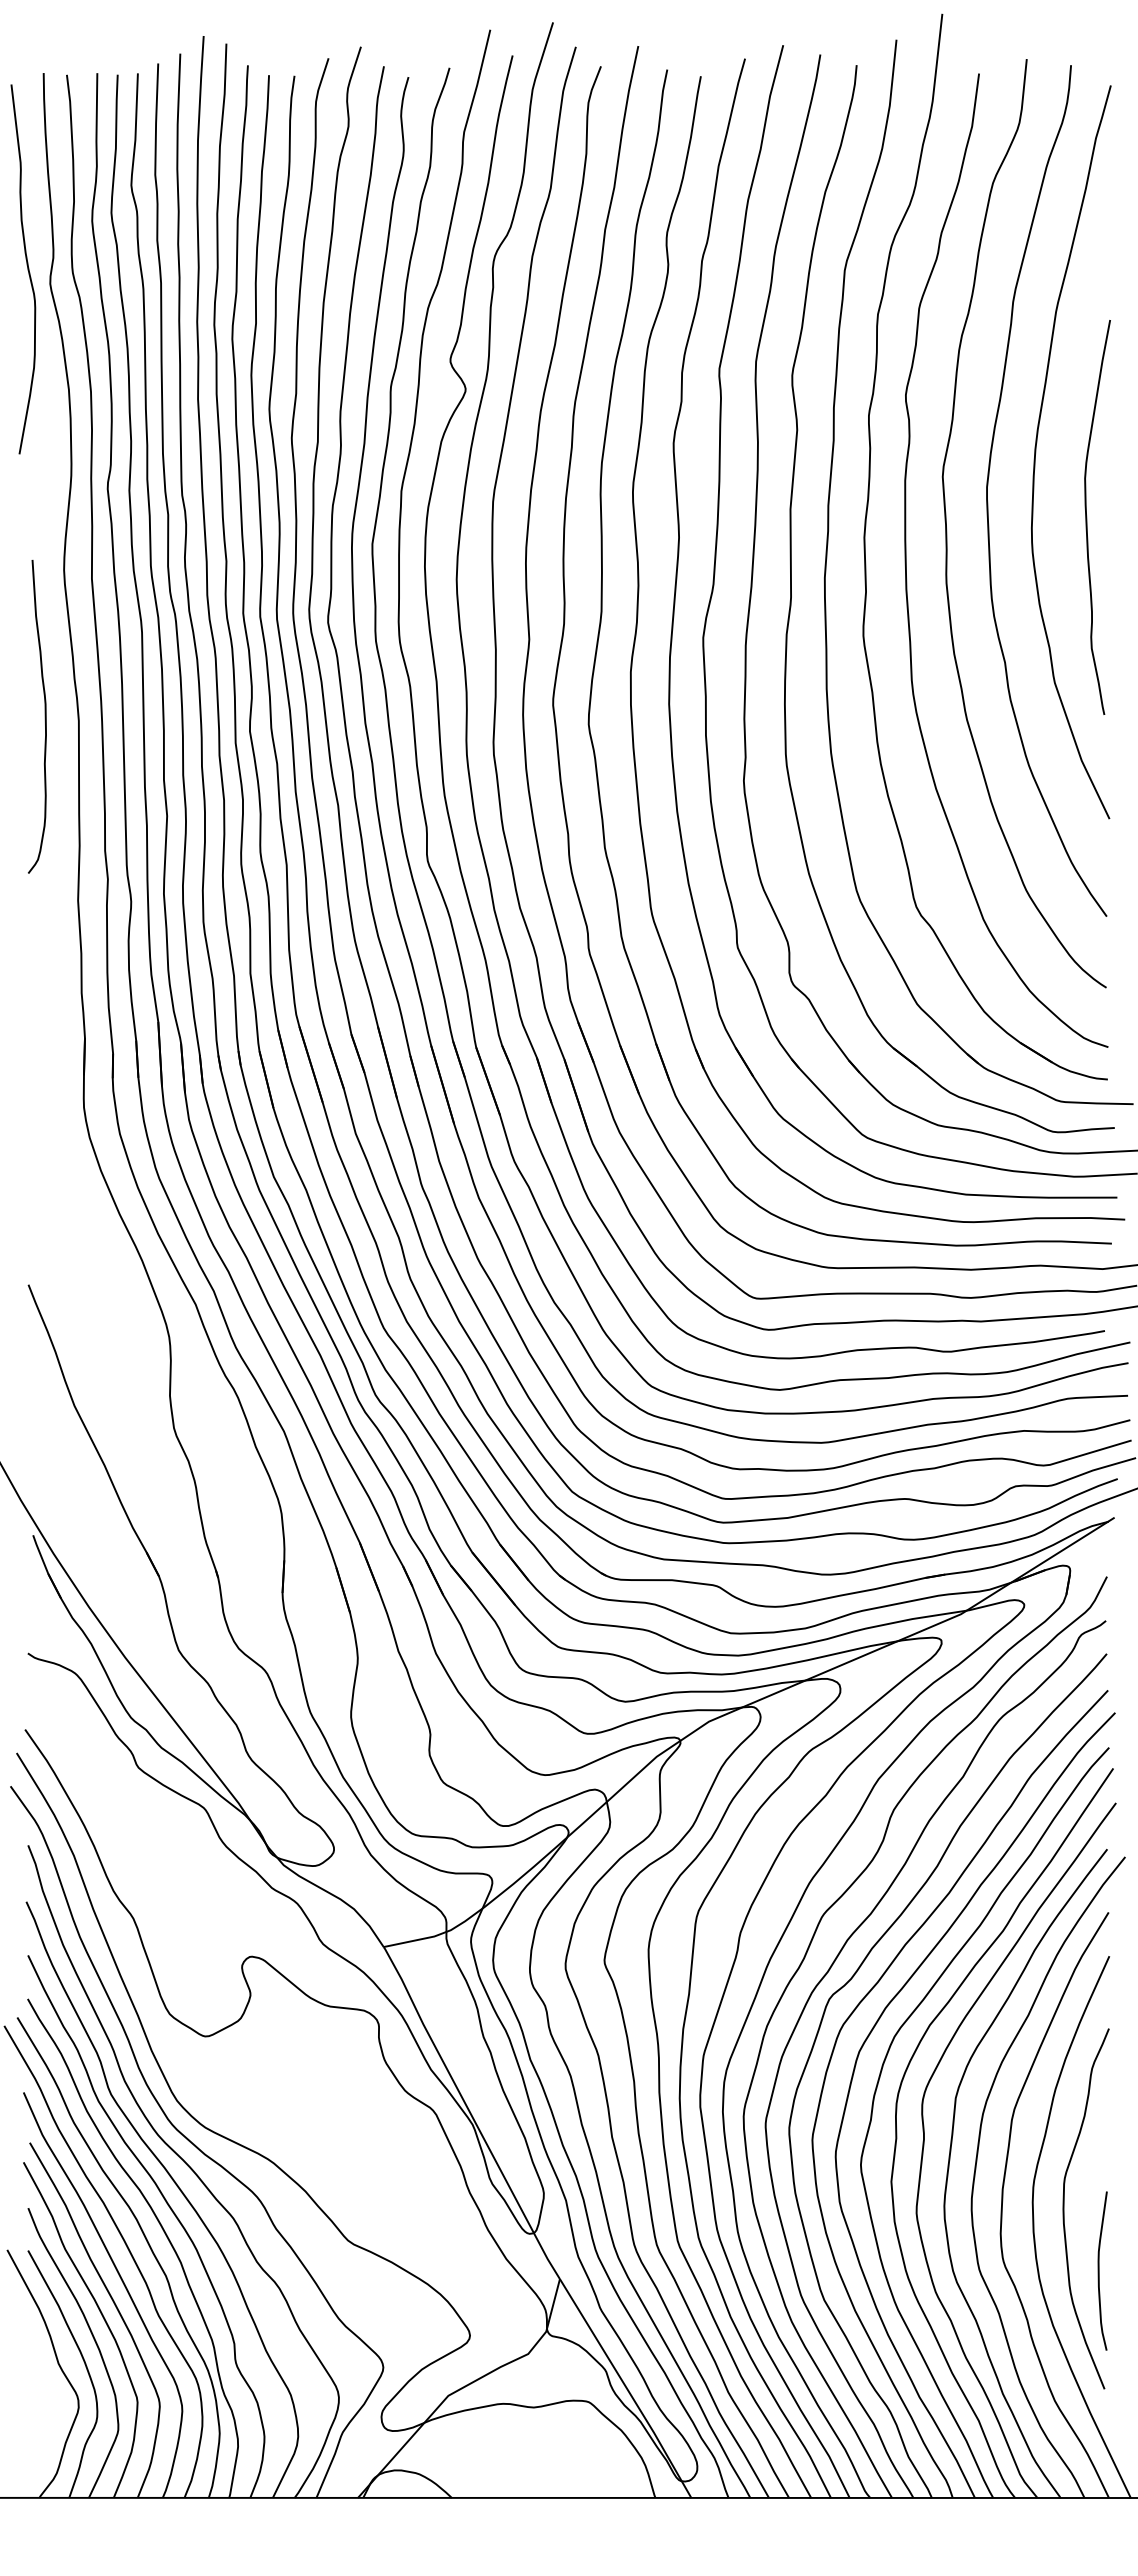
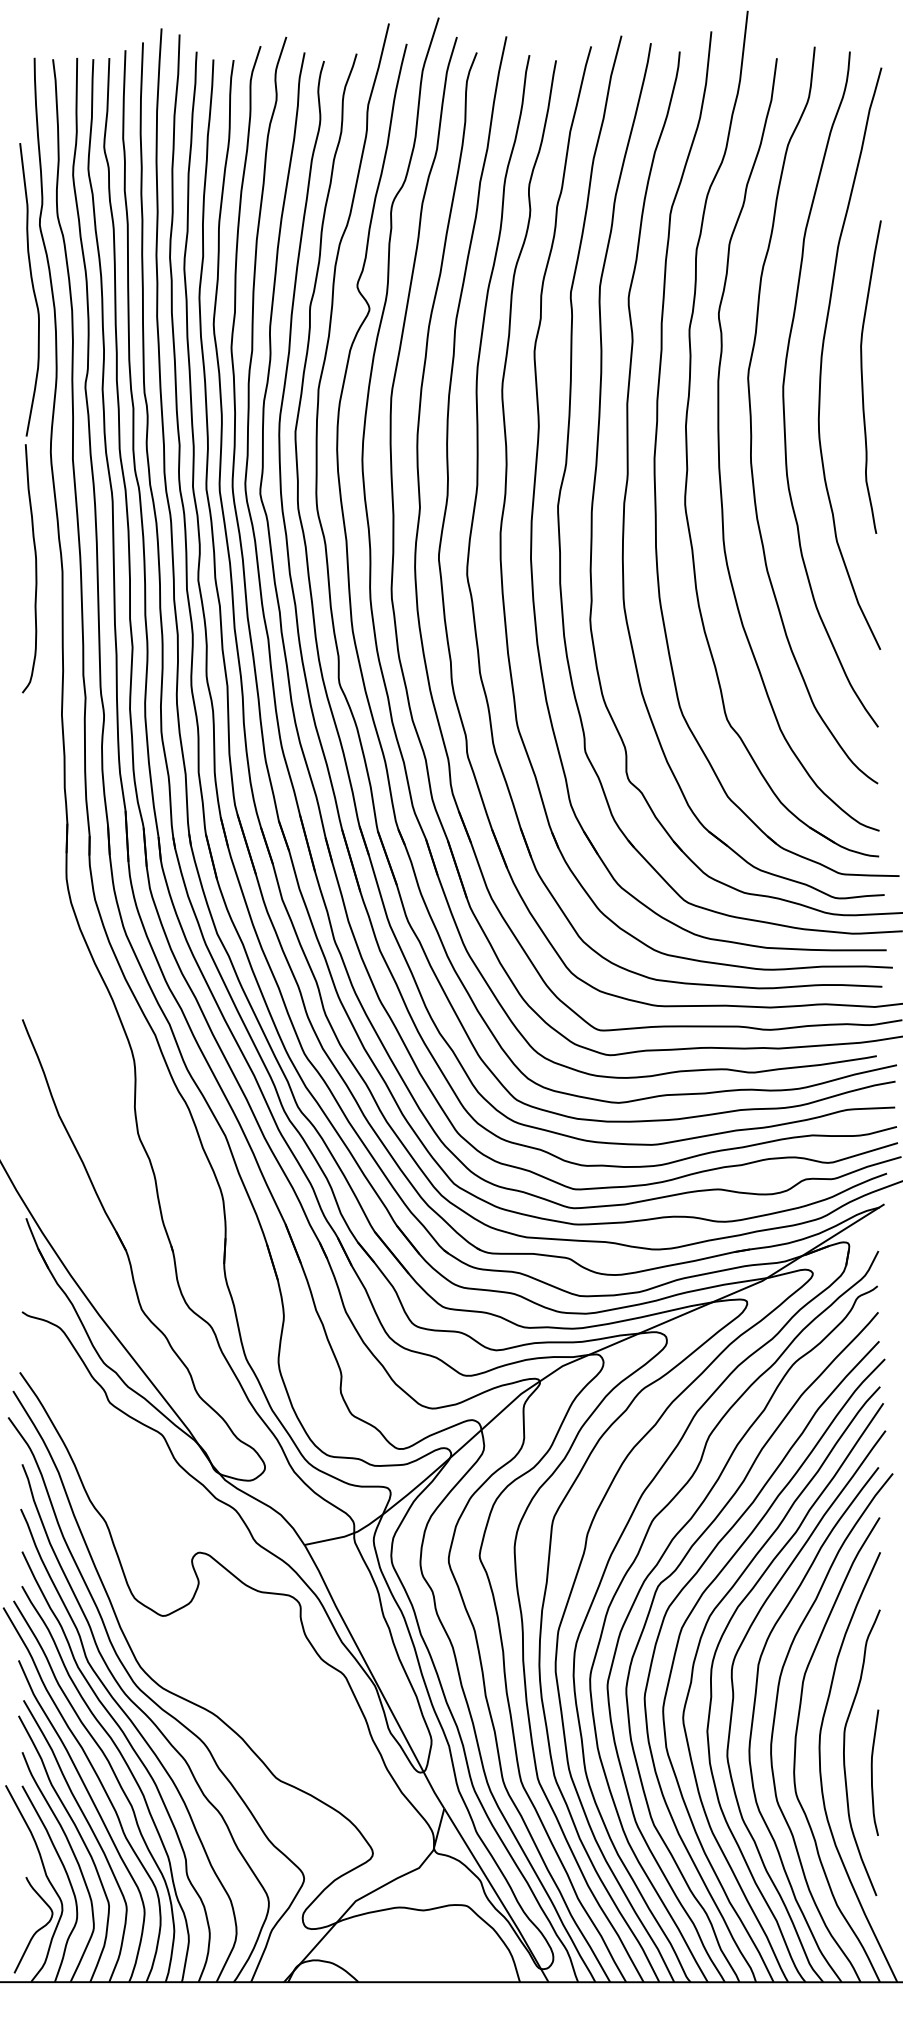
curve: (27, 269) -> (32, 289), moved
curve: (1087, 517) -> (862, 377), moved
curve: (1099, 2270) -> (872, 1772), moved
curve: (48, 2431) -> (38, 1929), added

